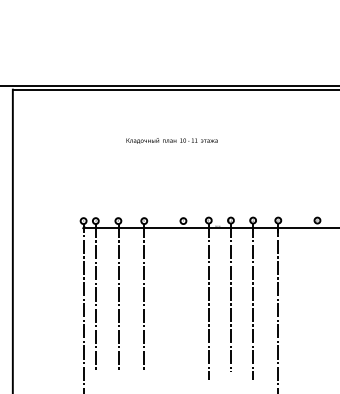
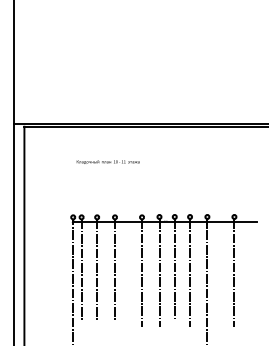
text: (171, 140) -> (107, 161), moved
line: (184, 301) -> (142, 272), added
line: (317, 301) -> (234, 272), added

